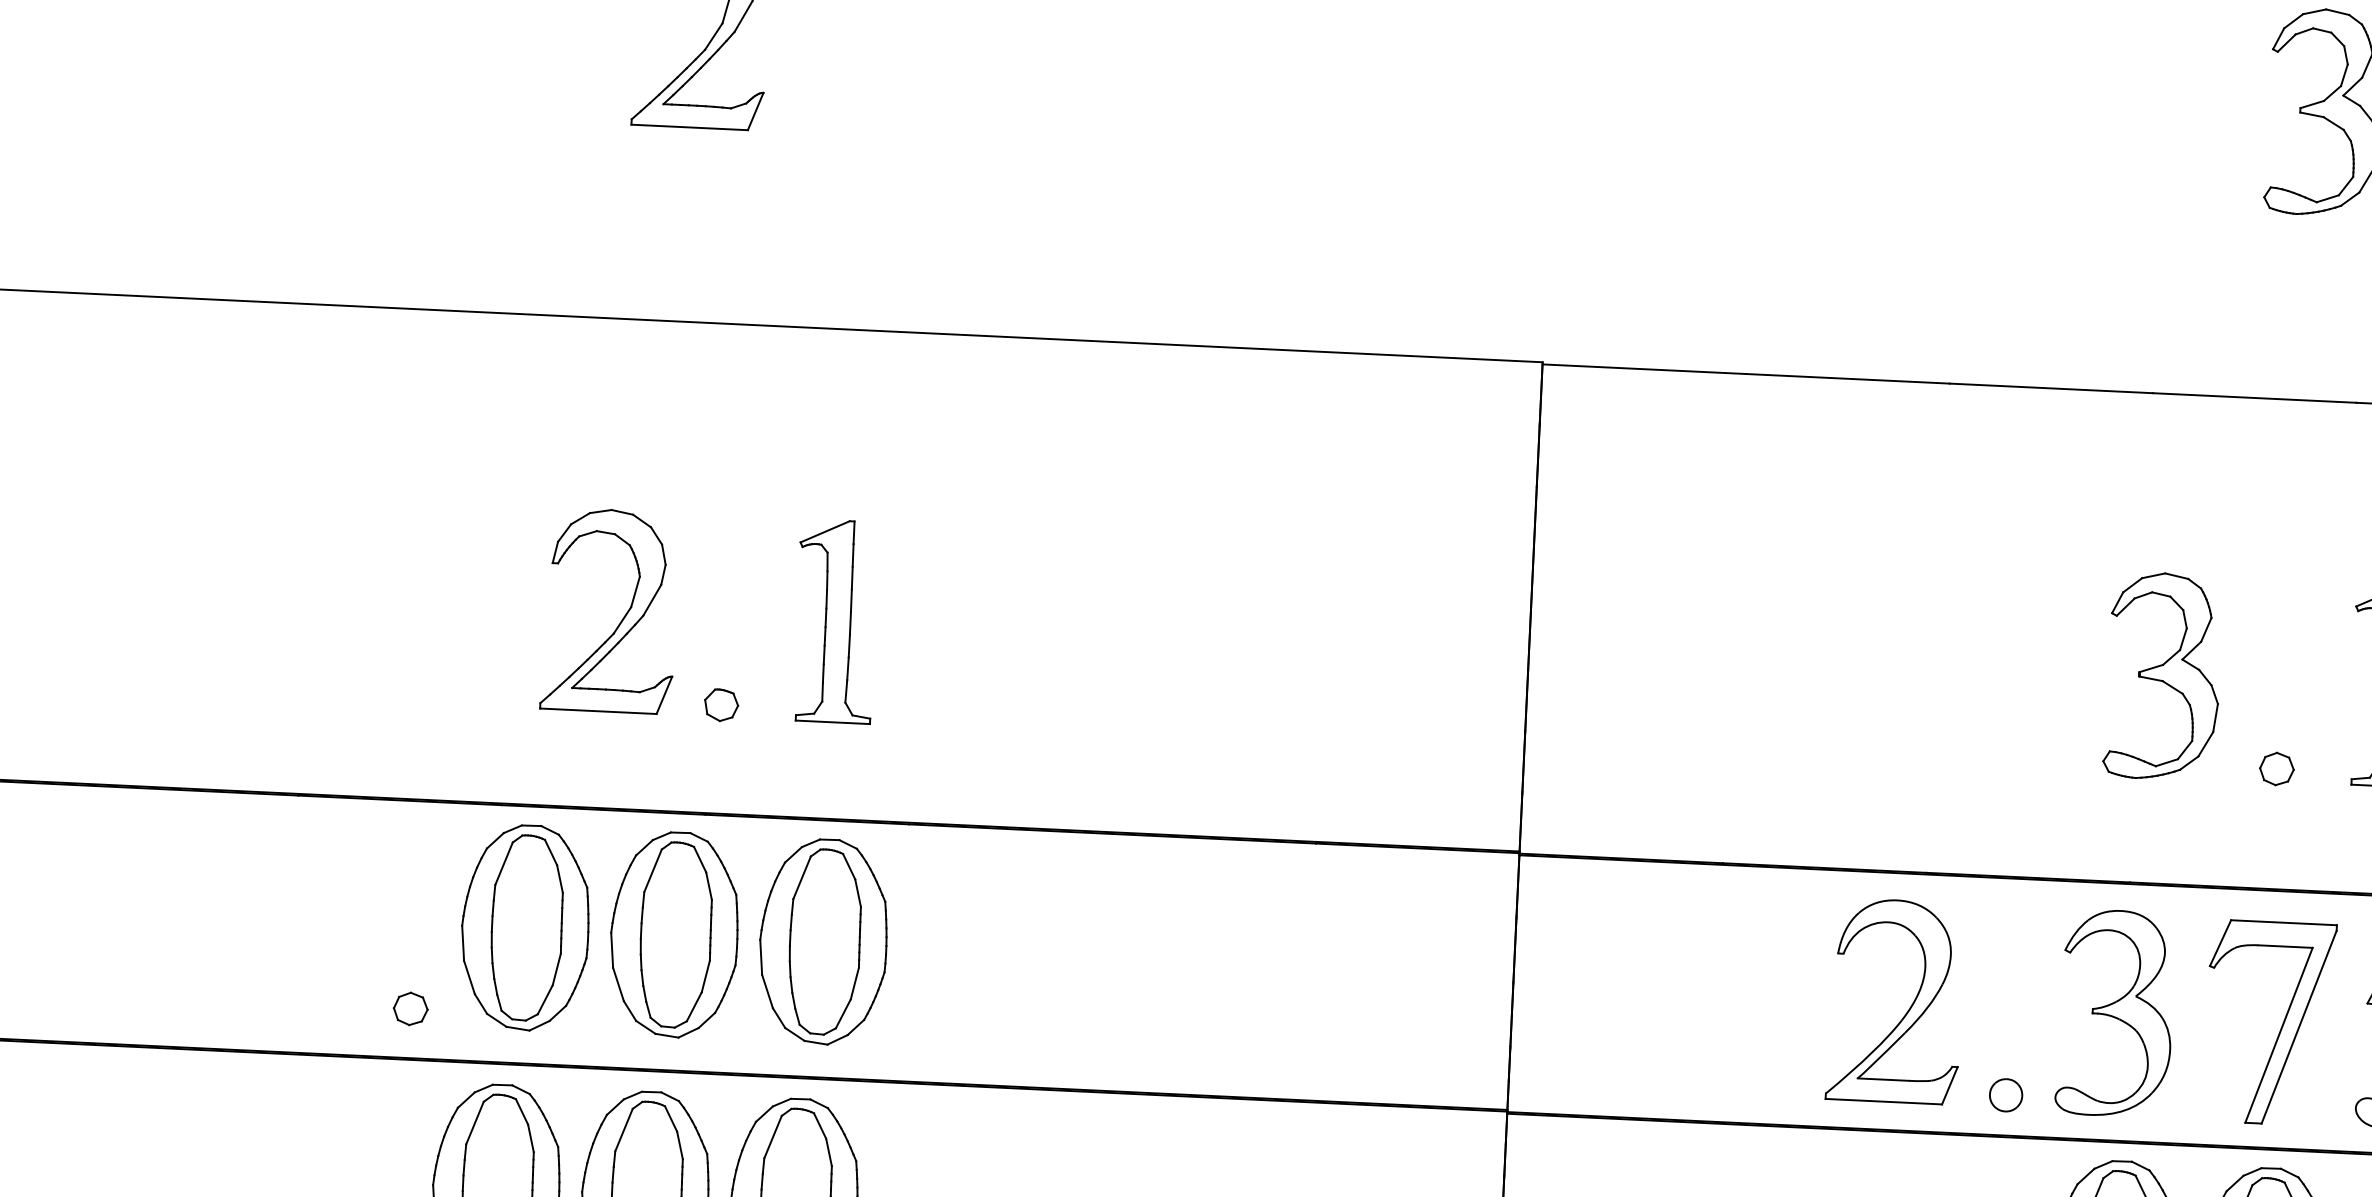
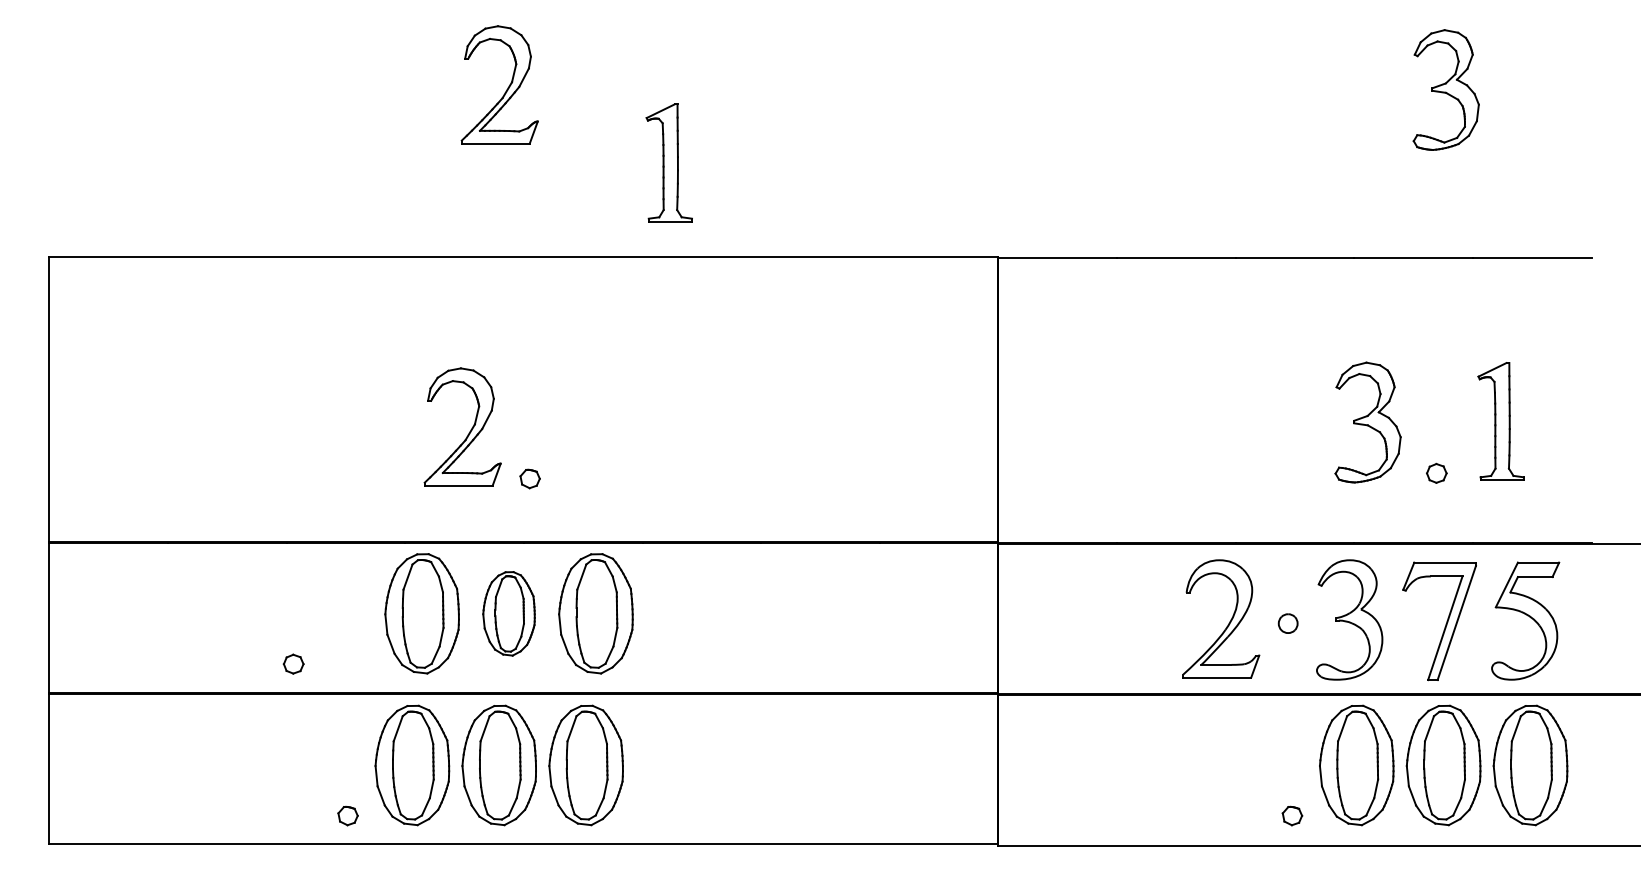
part: (834, 620) -> (668, 162), moved
part: (673, 934) -> (508, 613), size x0.7
part: (410, 1007) -> (293, 663), moved
part: (2004, 1095) -> (1287, 623), moved

